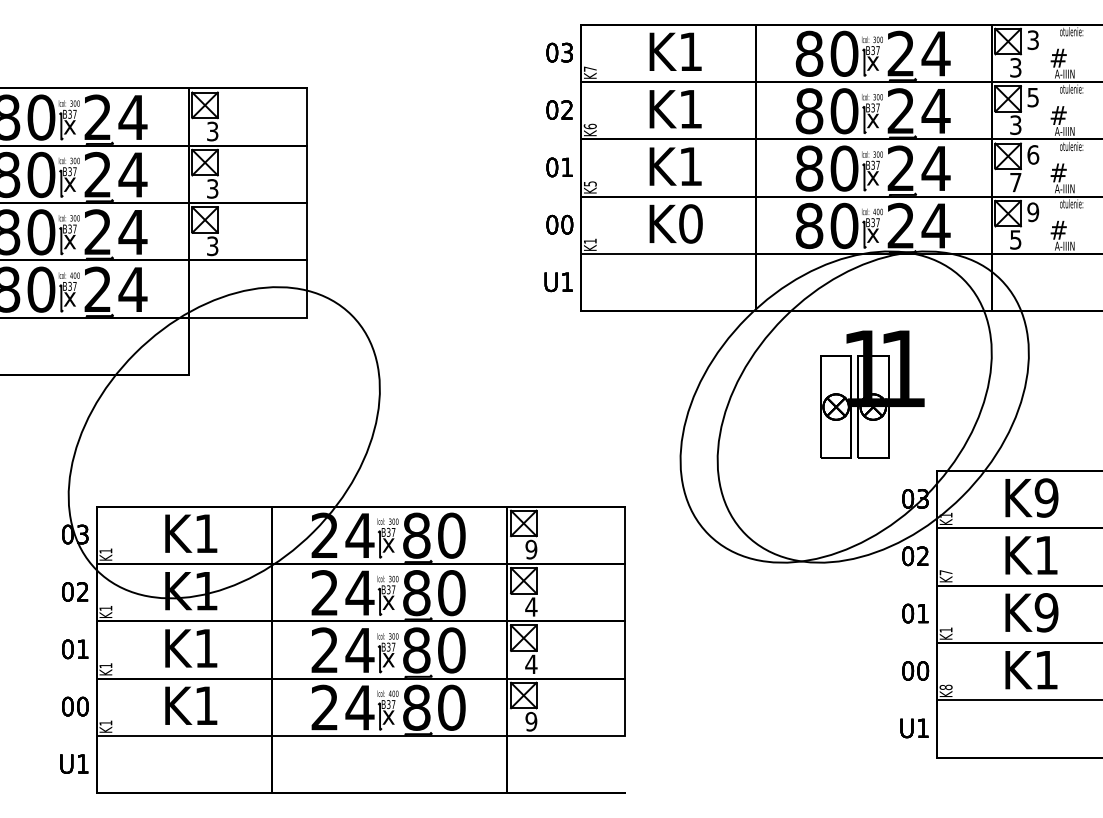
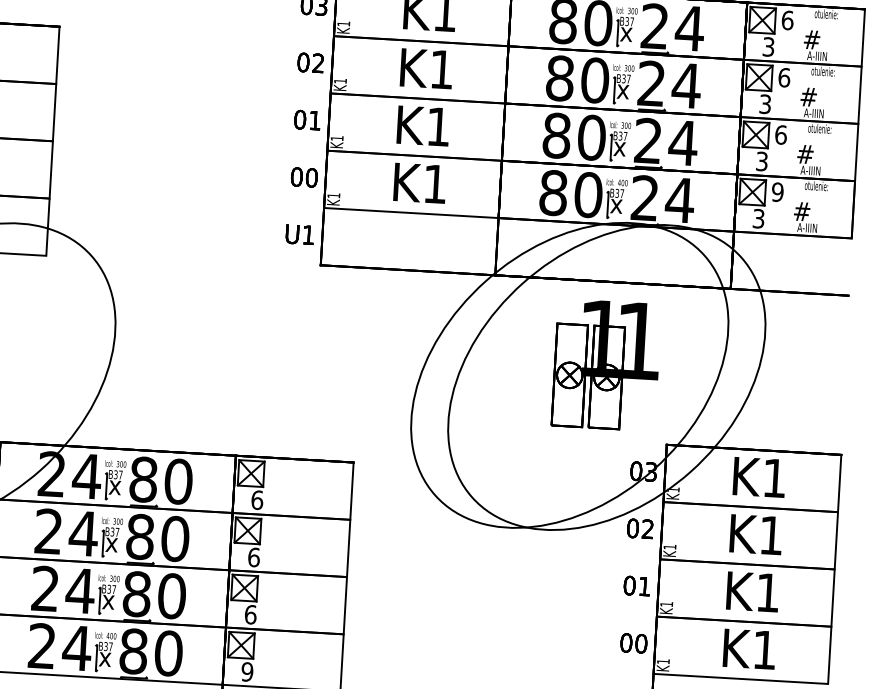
text: (1033, 40) -> (787, 20), 3 -> 6
text: (590, 68) -> (344, 23), K7 -> K1
text: (1033, 97) -> (784, 77), 5 -> 6
text: (589, 126) -> (339, 81), K6 -> K1
text: (1015, 182) -> (761, 161), 7 -> 3
text: (590, 183) -> (337, 138), K5 -> K1
text: (690, 223) -> (434, 183), K0 -> K1
text: (1015, 239) -> (758, 218), 5 -> 3
text: (1046, 497) -> (774, 477), K9 -> K1
text: (531, 549) -> (257, 500), 9 -> 6
text: (945, 572) -> (669, 546), K7 -> K1
text: (531, 606) -> (254, 556), 4 -> 6
text: (1046, 612) -> (767, 592), K9 -> K1
text: (531, 664) -> (250, 614), 4 -> 6
text: (945, 687) -> (662, 661), K8 -> K1

